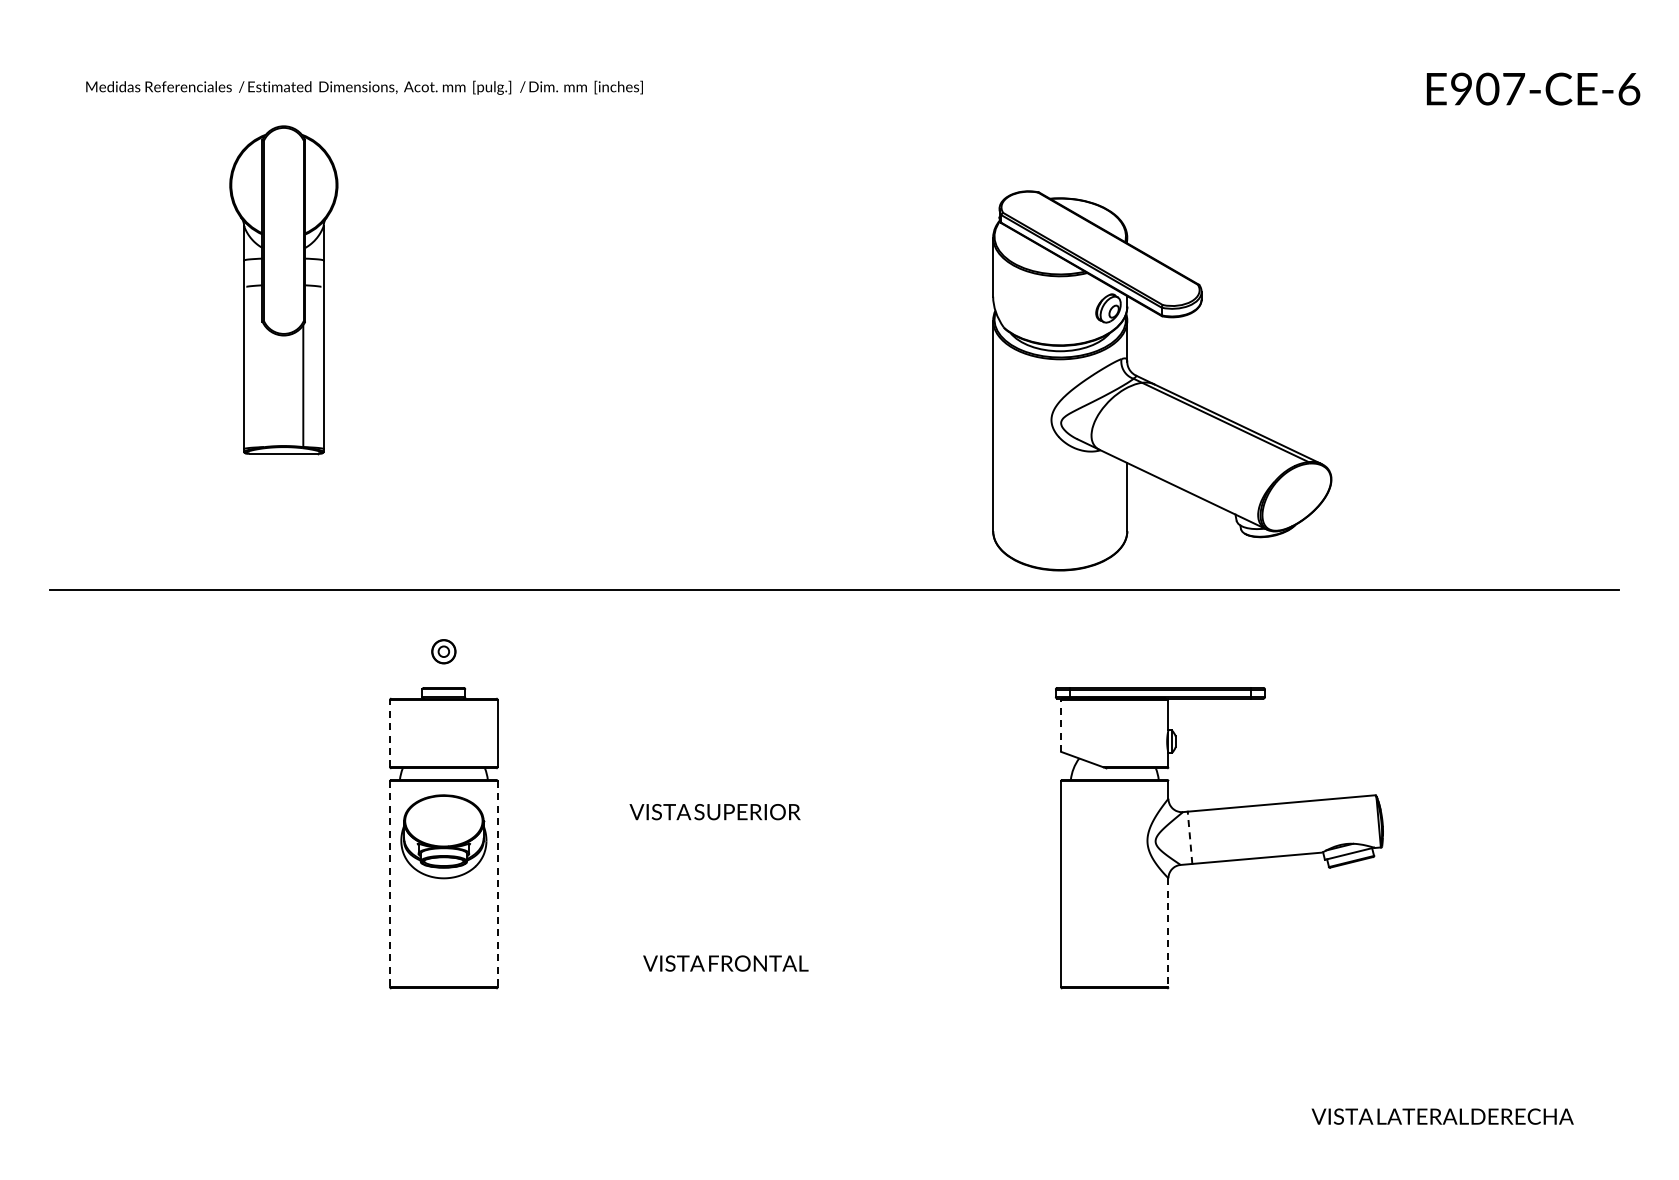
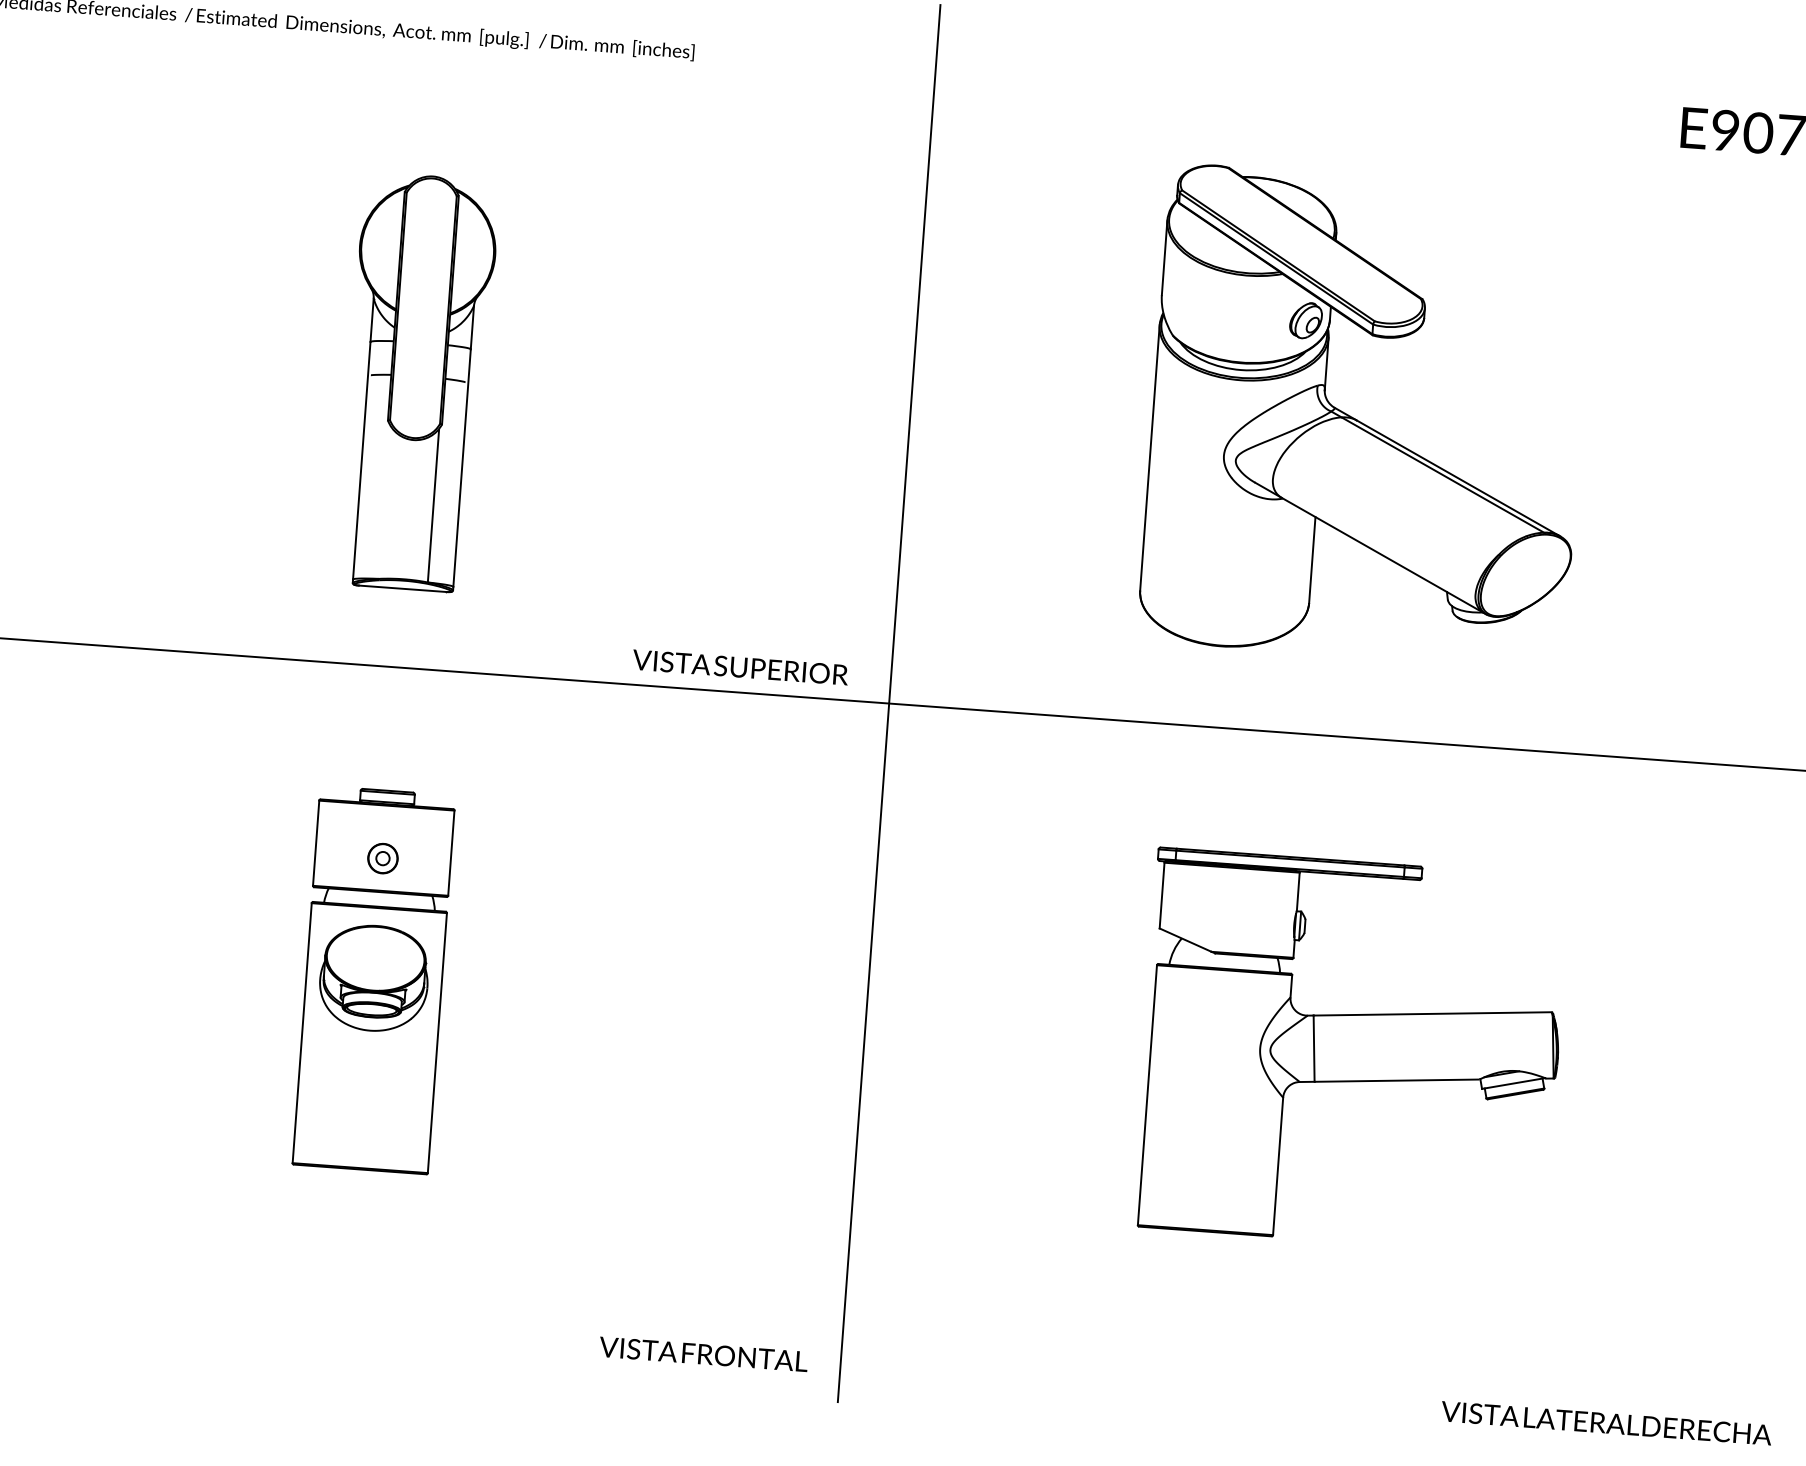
part: (283, 290) -> (417, 383), moved
part: (1162, 380) -> (1367, 416), moved
line: (834, 589) -> (889, 702), added
part: (443, 651) -> (382, 858), moved
line: (1061, 725) -> (1162, 895), dashed -> solid
line: (390, 733) -> (316, 843), dashed -> solid
text: (714, 812) -> (739, 667), moved
line: (1190, 837) -> (1314, 1048), dashed -> solid
line: (390, 884) -> (302, 1033), dashed -> solid
line: (497, 884) -> (437, 1043), dashed -> solid
line: (1168, 932) -> (1278, 1165), dashed -> solid
text: (725, 963) -> (703, 1354), moved

